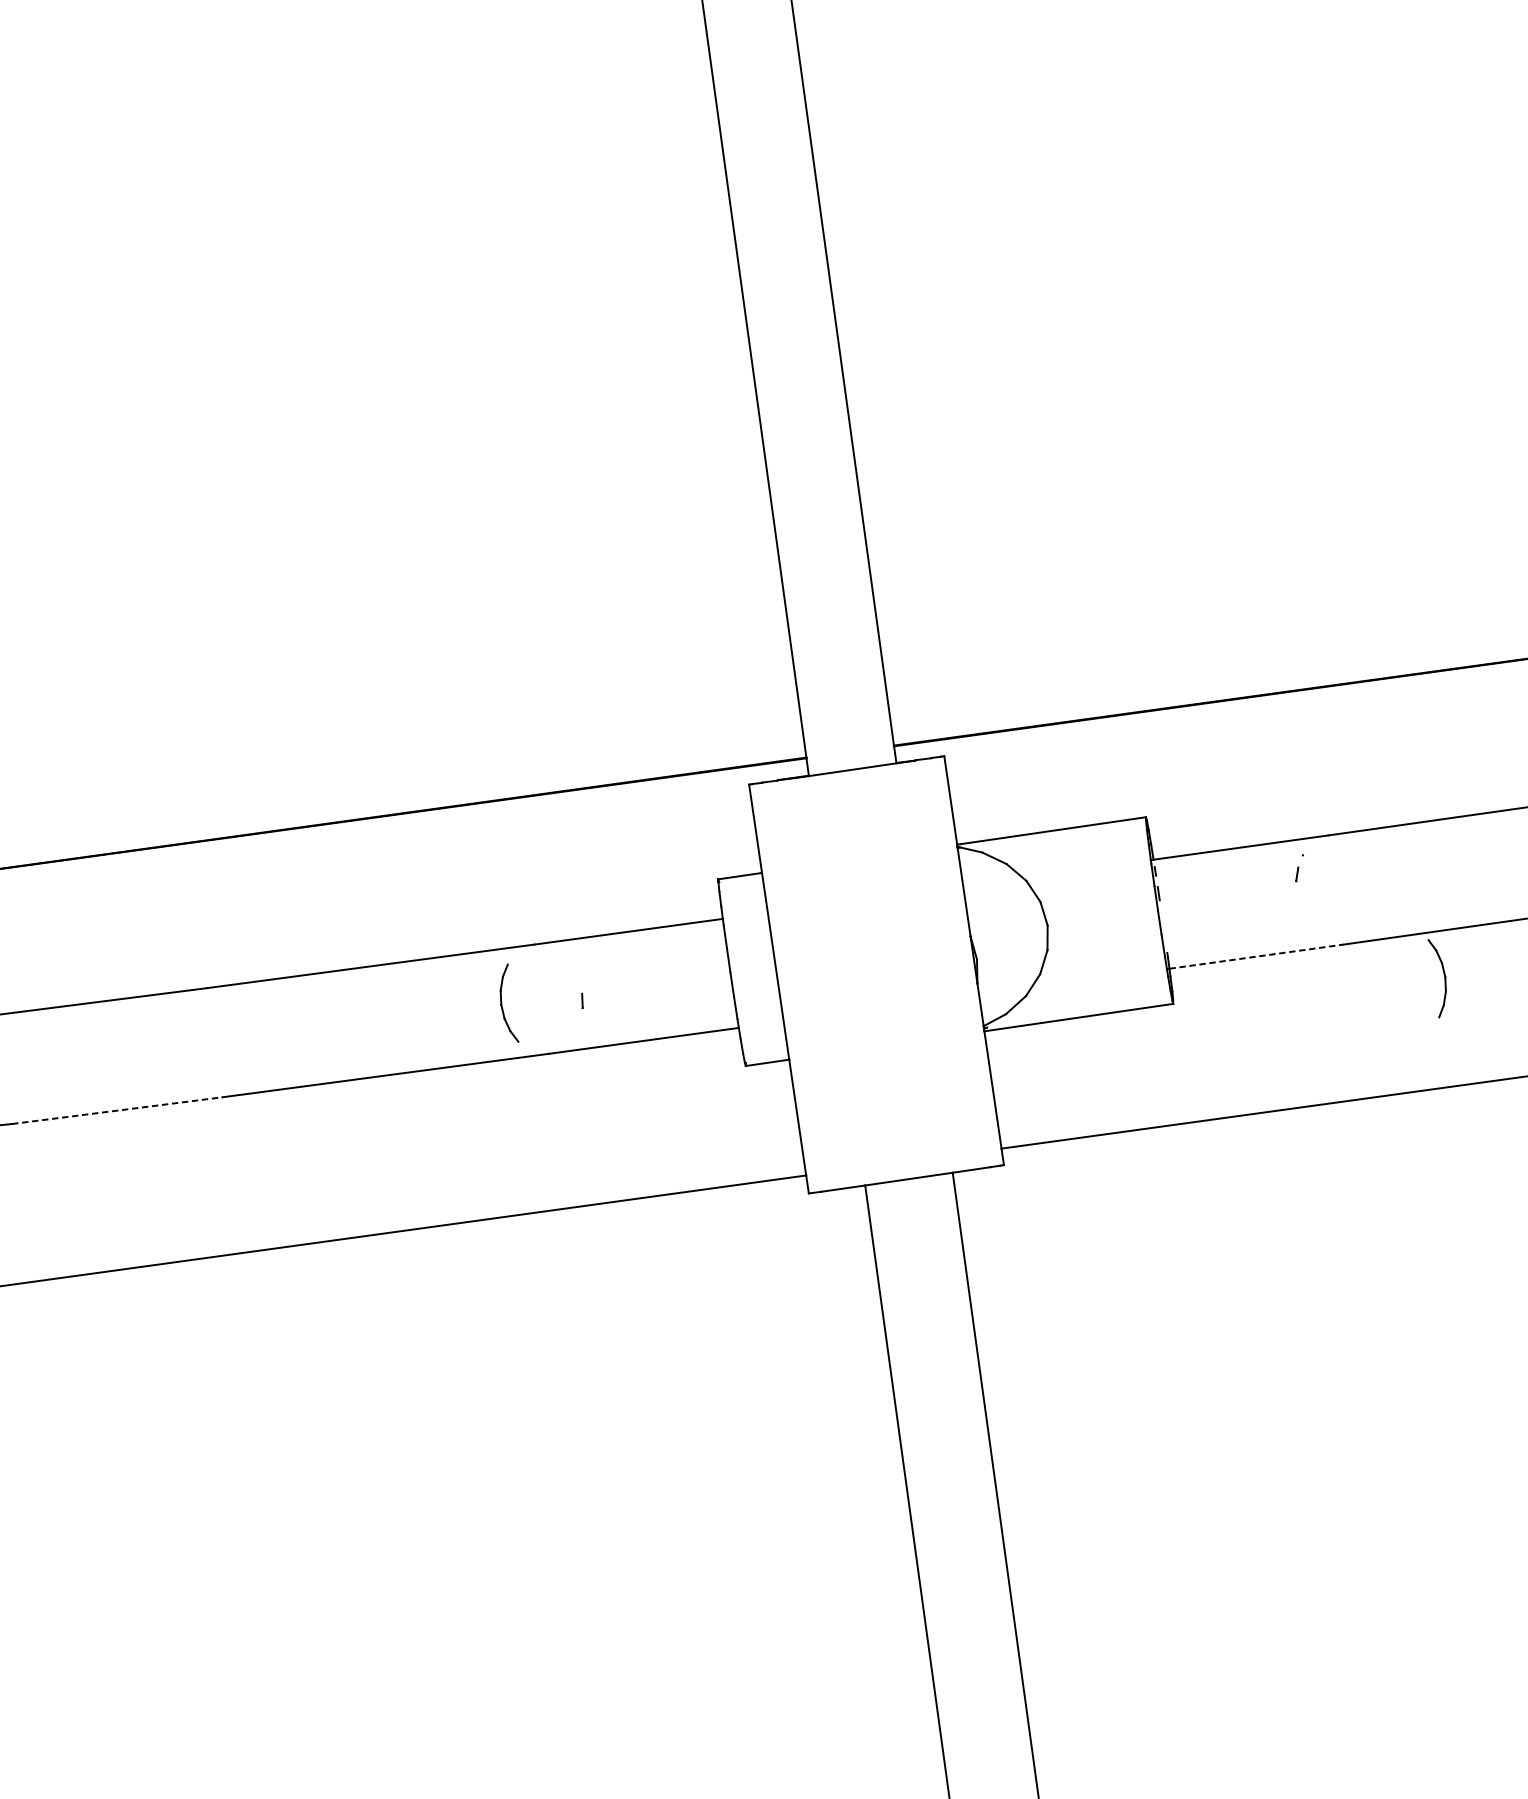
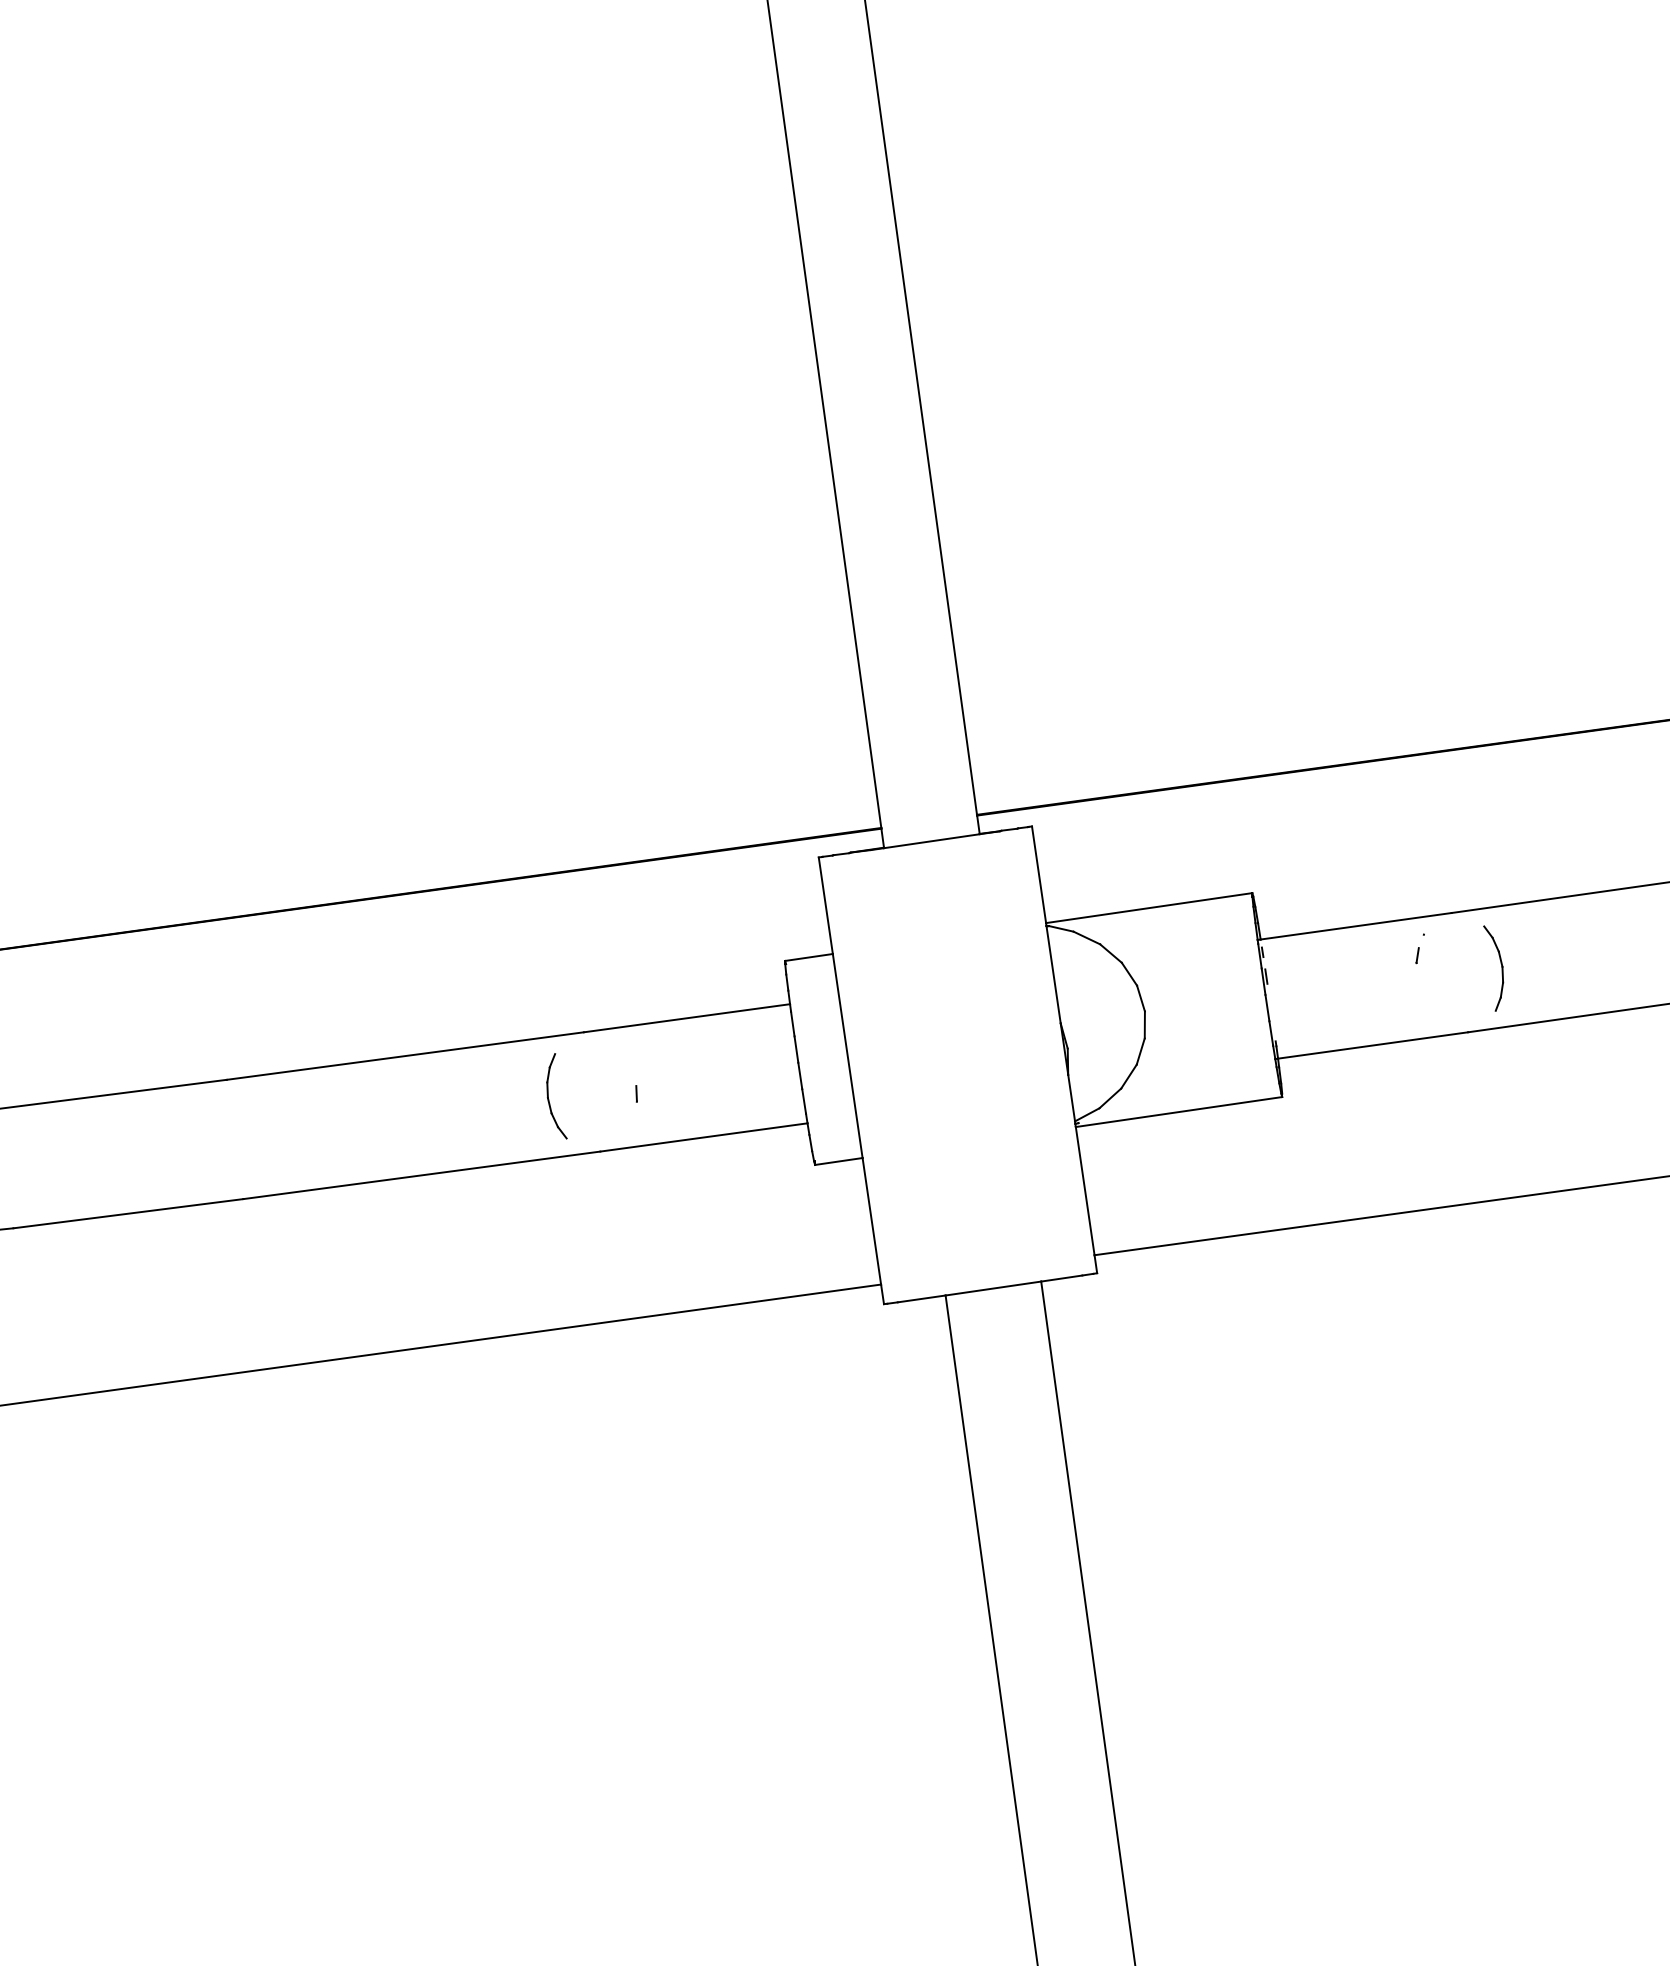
line: (1256, 956) -> (1373, 1045), dashed -> solid
part: (1444, 978) -> (1501, 968), moved
line: (117, 1110) -> (128, 1213), dashed -> solid

